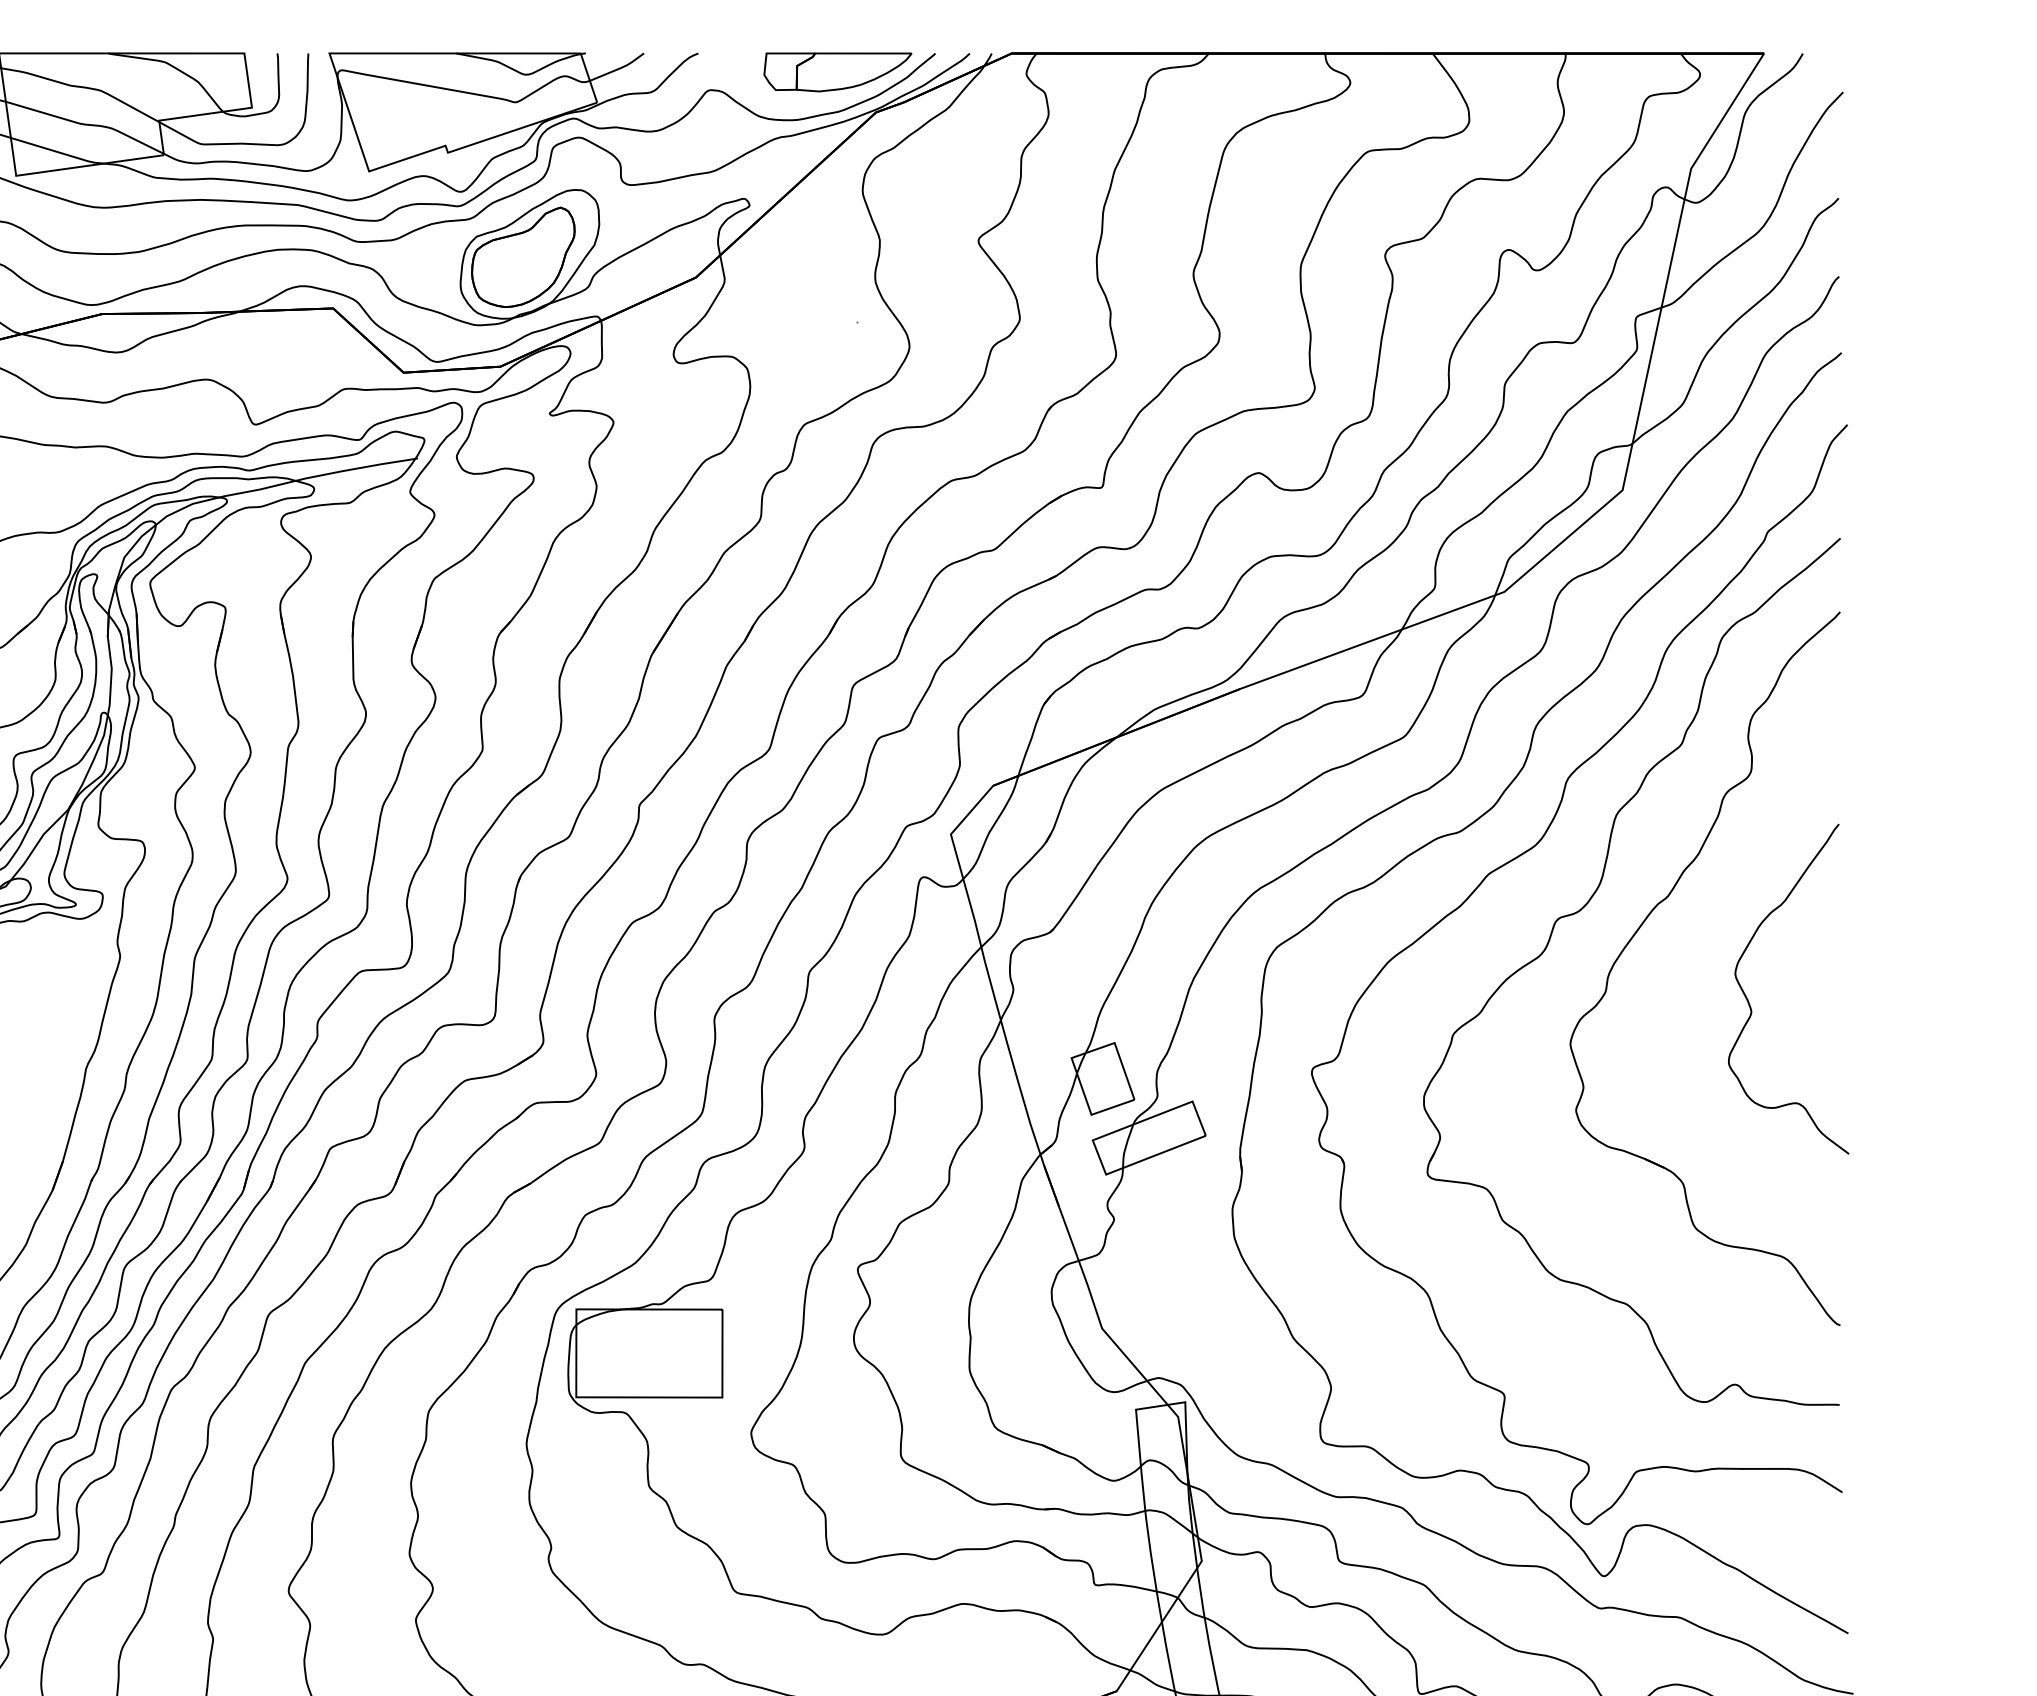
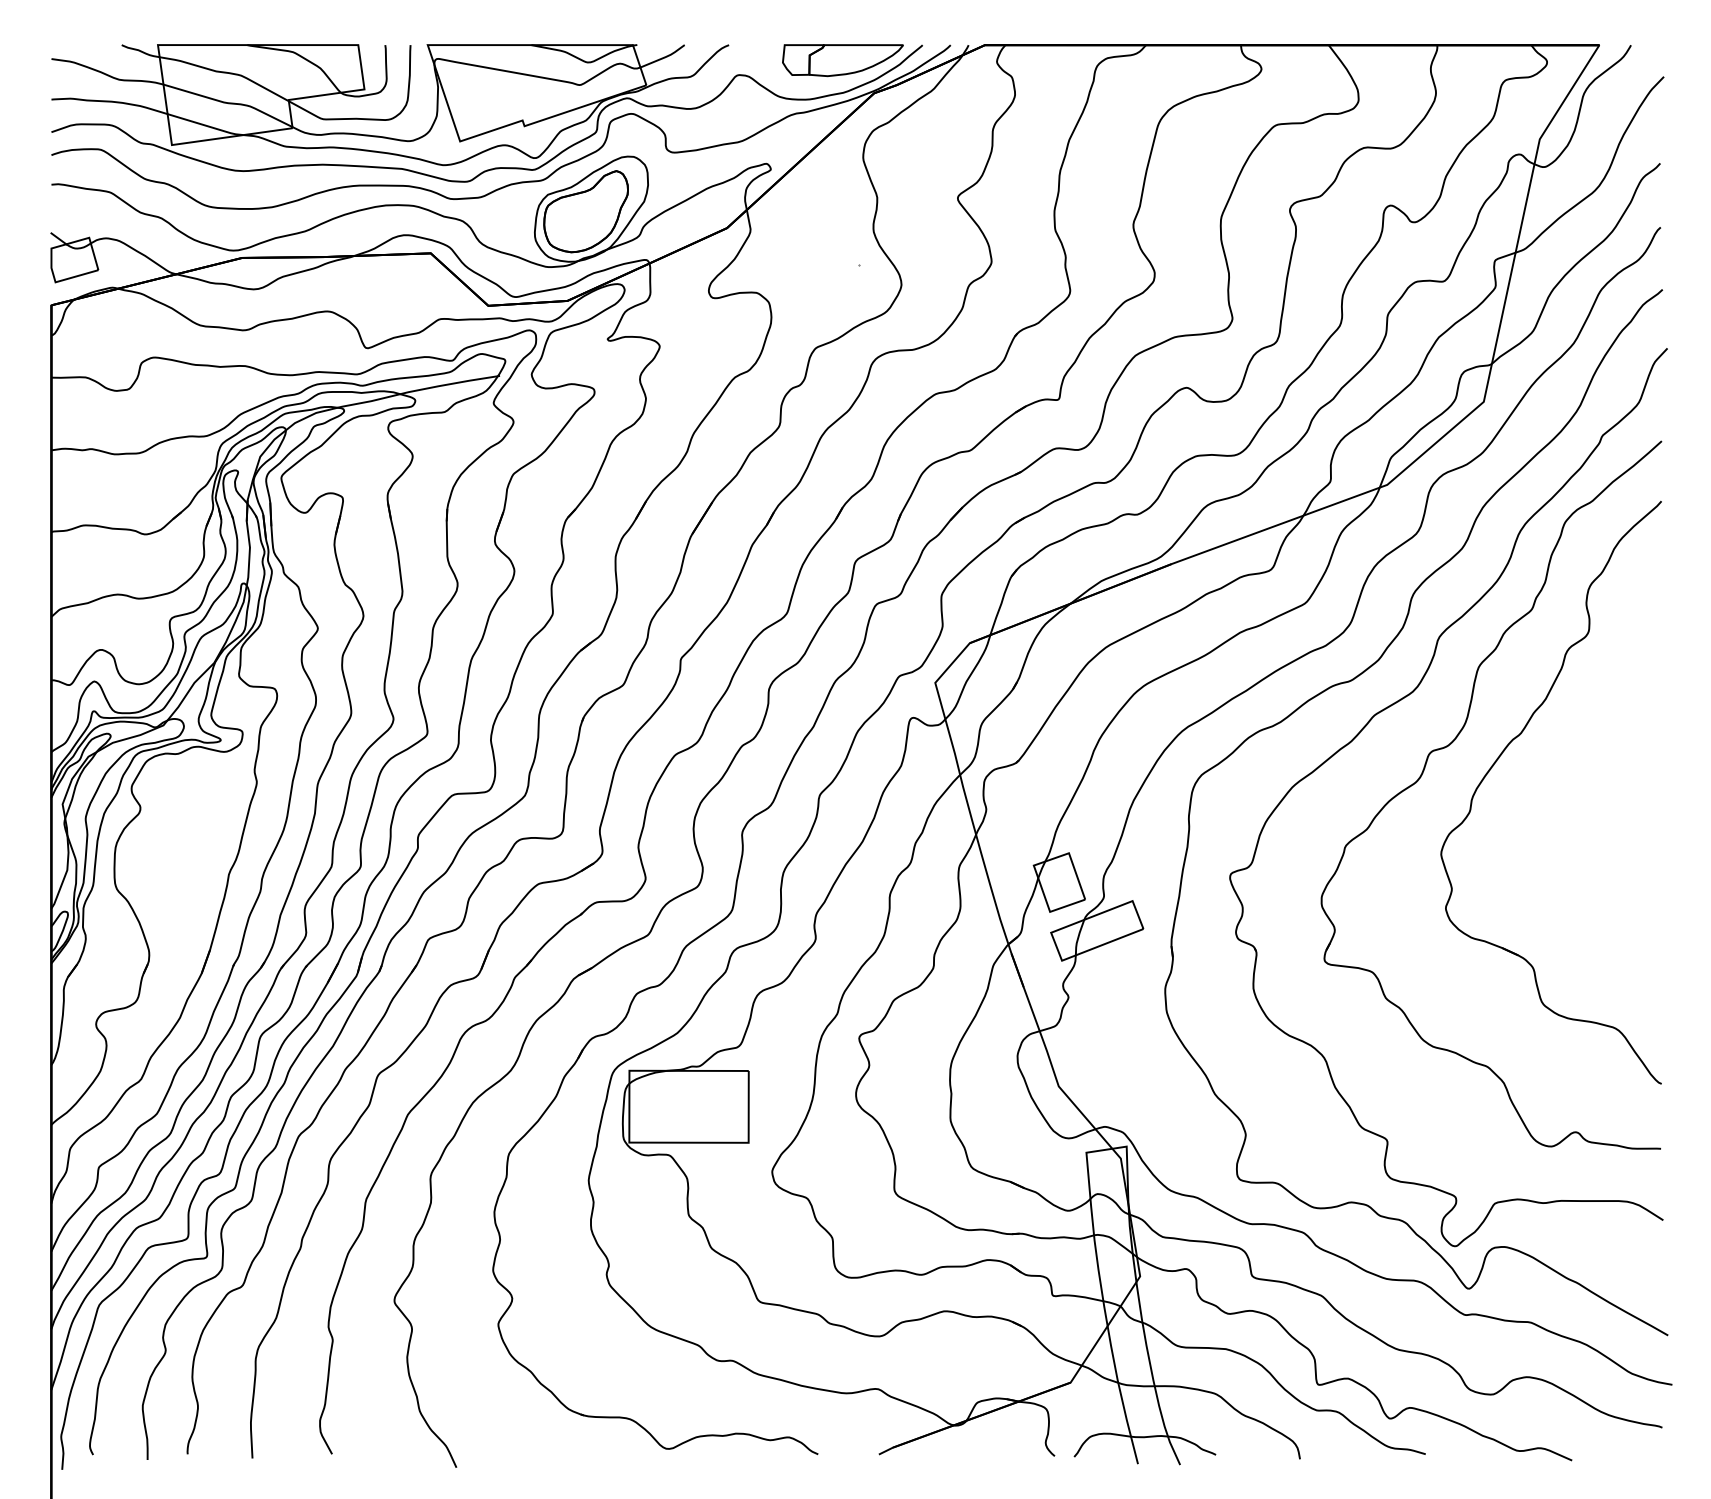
curve: (1750, 1004) -> (1588, 821), removed

